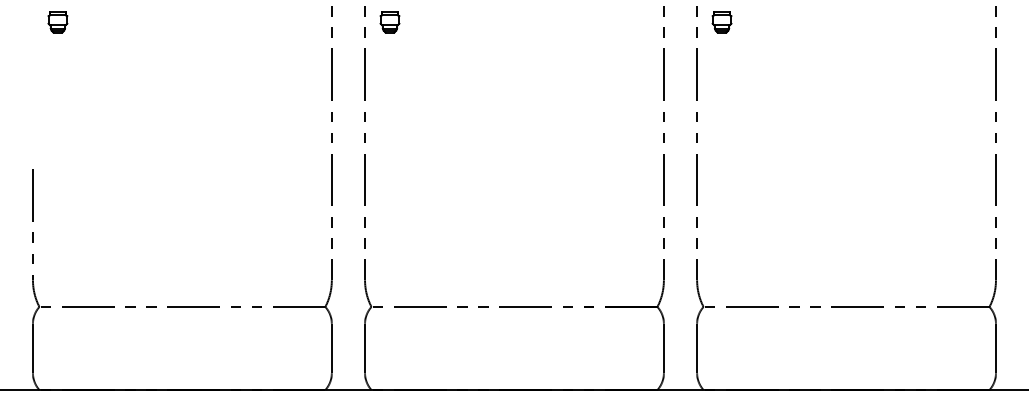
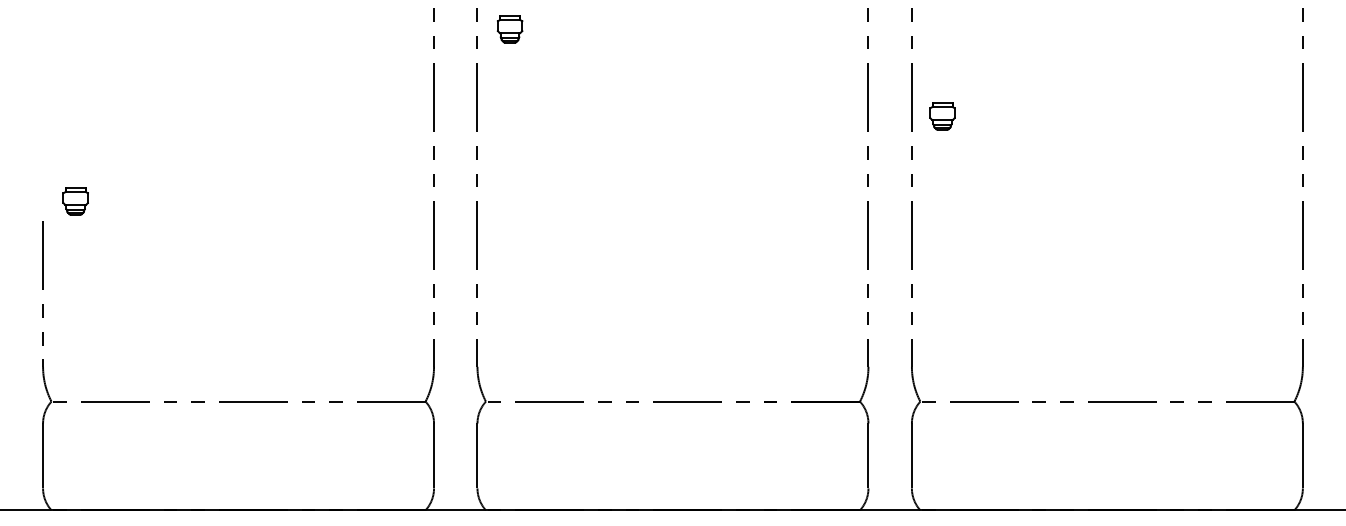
part: (57, 22) -> (75, 201), moved
part: (722, 22) -> (942, 116), moved

